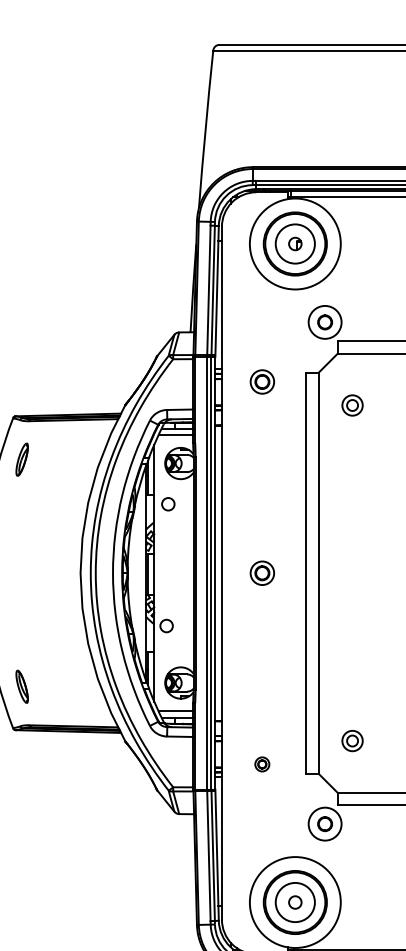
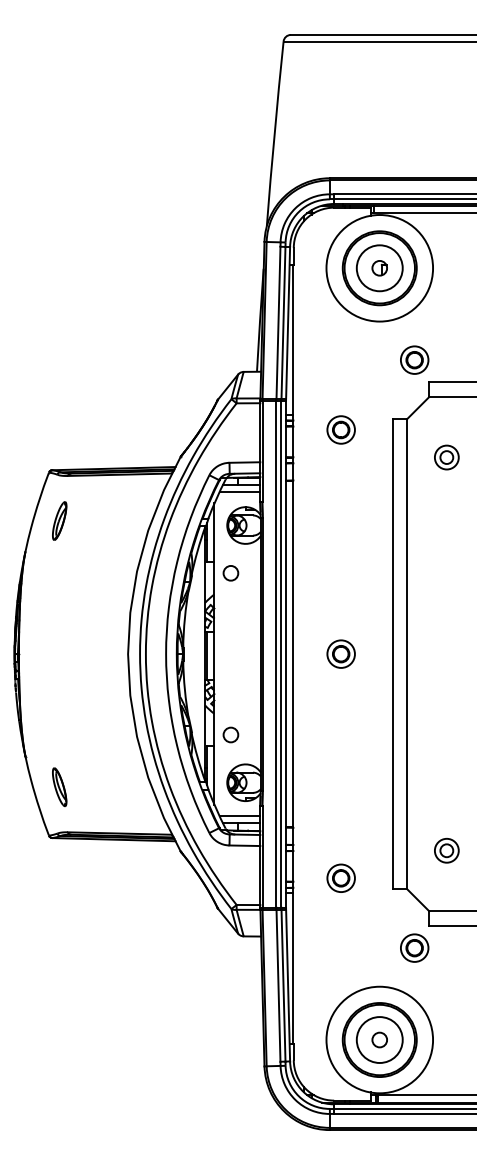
circle: (324, 321) -> (414, 359), size x0.71
circle: (166, 625) -> (230, 734), moved
part: (261, 763) -> (340, 877), size x1.67
circle: (324, 823) -> (414, 947), size x0.71

